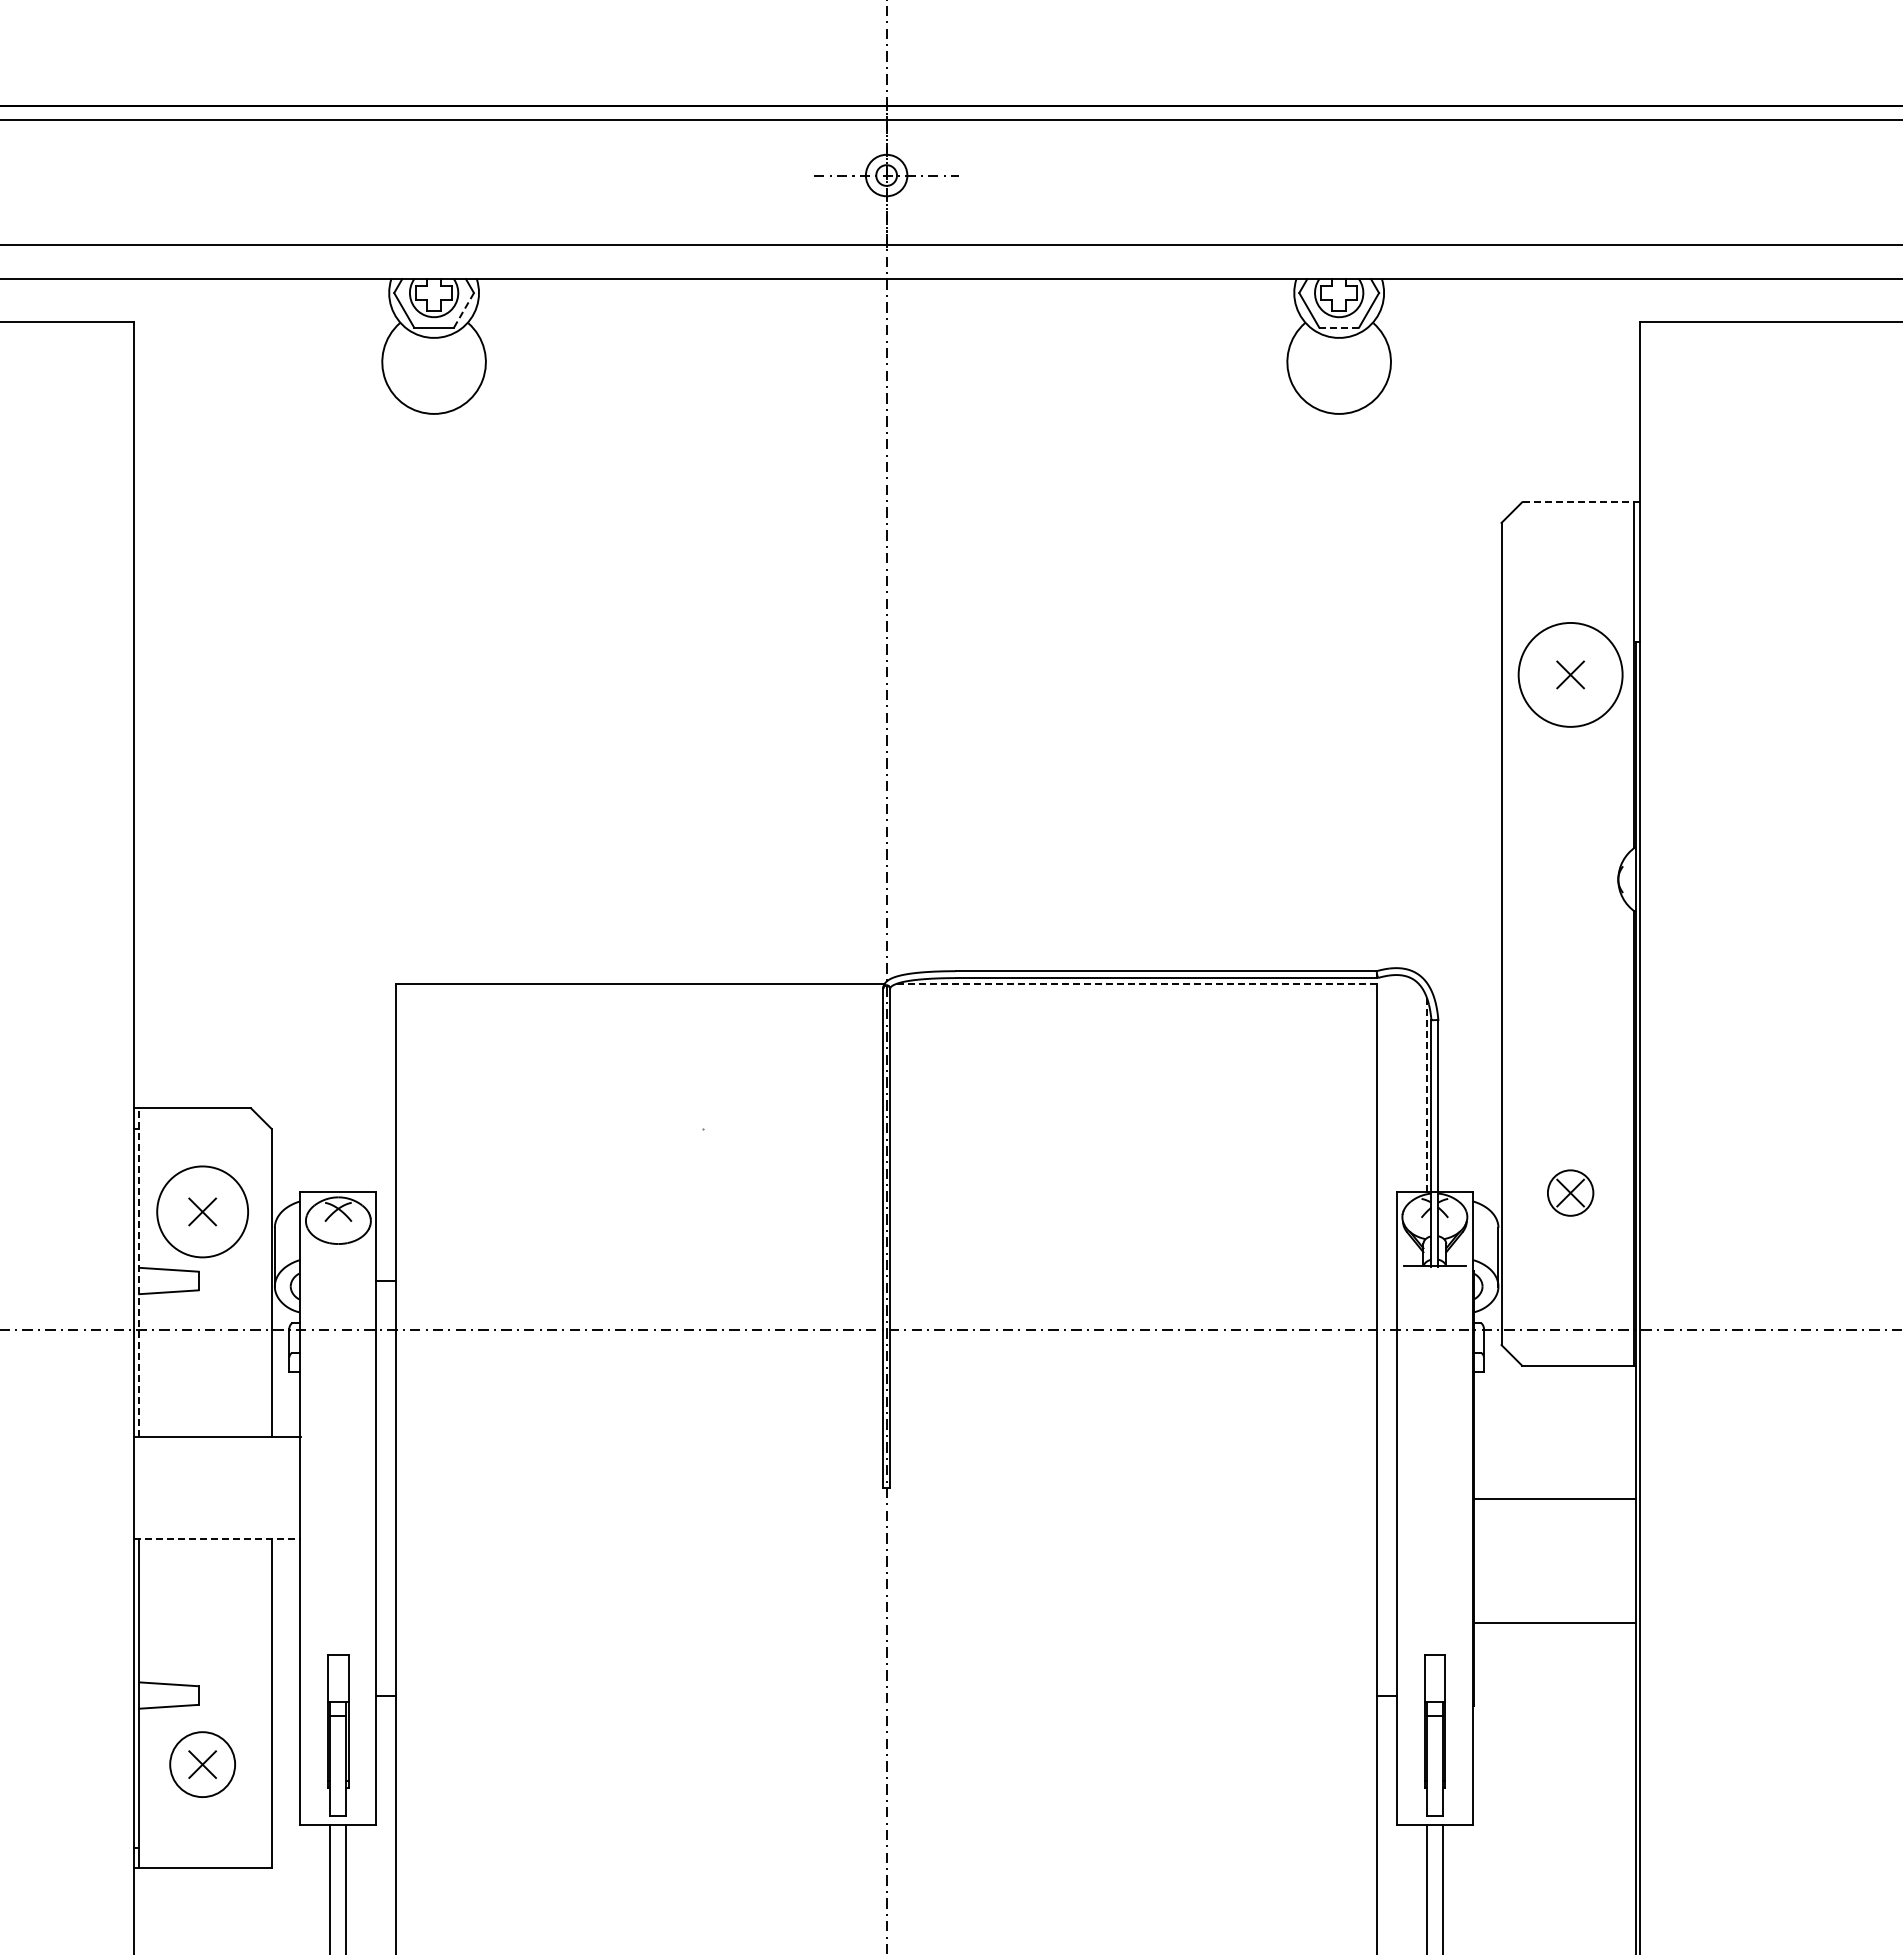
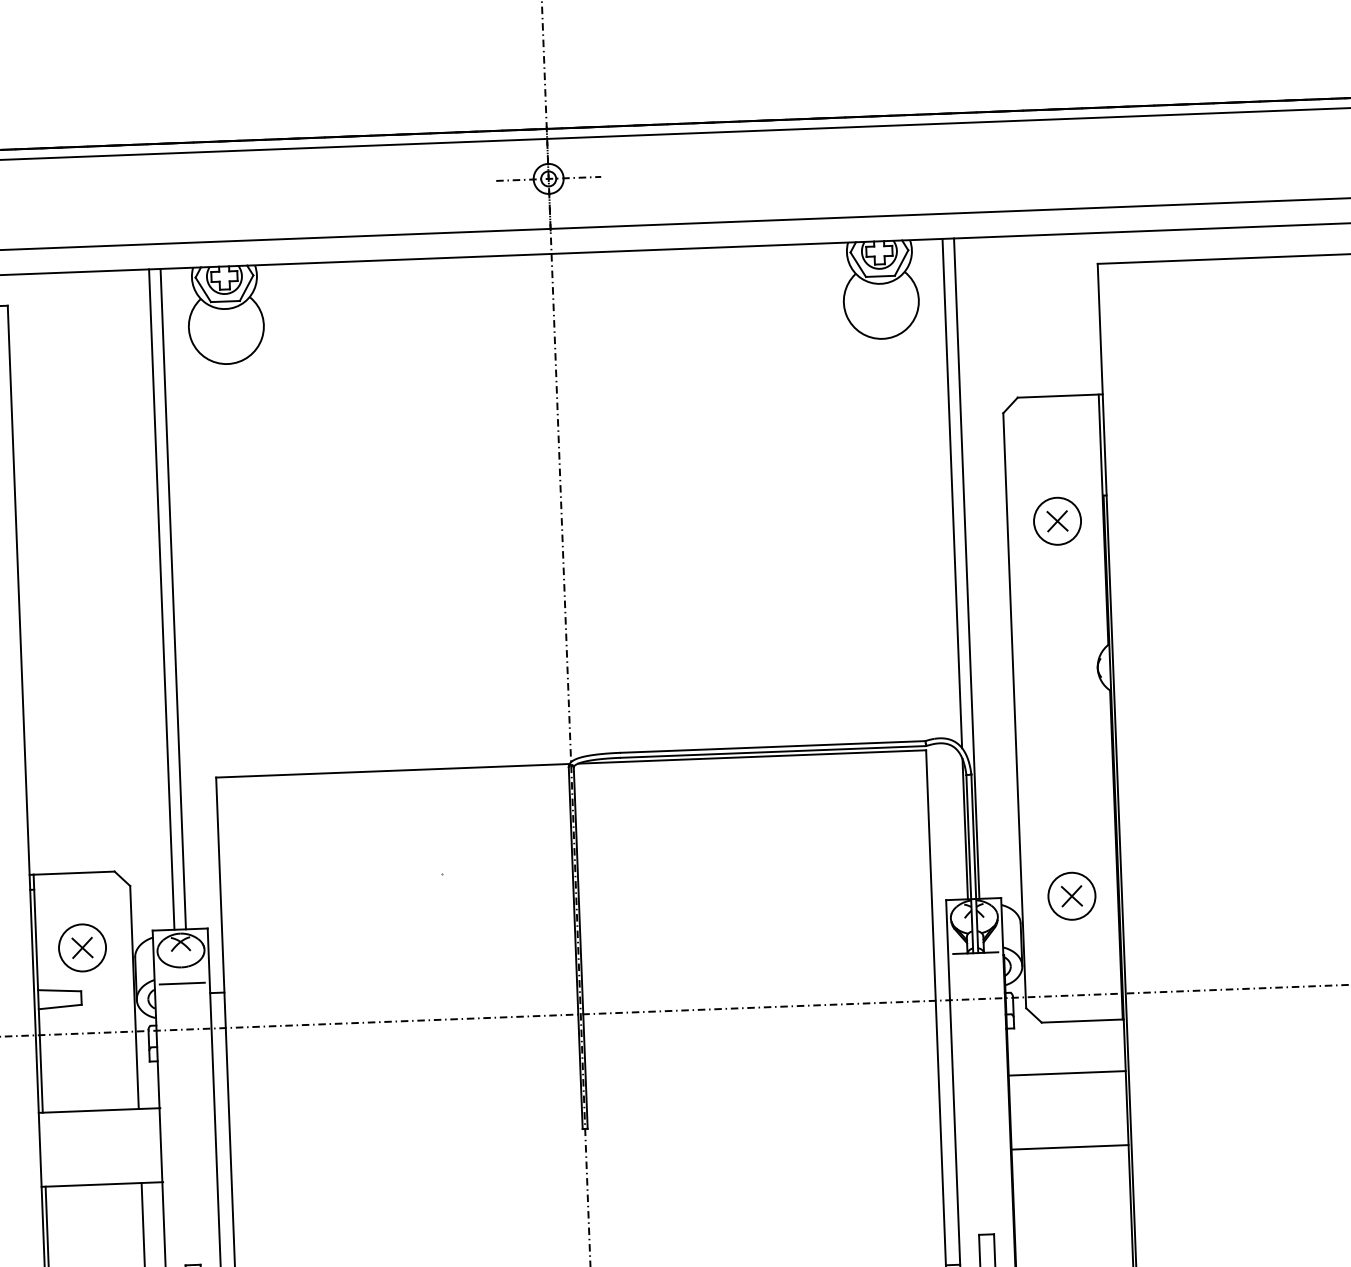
line: (464, 310) -> (246, 288), dashed -> solid
line: (1339, 327) -> (880, 276), dashed -> solid
line: (1580, 502) -> (1059, 396), dashed -> solid
line: (1426, 630) -> (952, 493), added
circle: (1570, 674) -> (1057, 521), size x0.62
line: (330, 735) -> (161, 599), added
line: (346, 735) -> (173, 599), added
line: (1442, 735) -> (966, 568), added
line: (1136, 983) -> (751, 756), dashed -> solid
line: (1426, 1094) -> (964, 828), dashed -> solid
circle: (1570, 1192) -> (1071, 895), size x1.43
circle: (202, 1211) -> (82, 947), size x0.71
line: (338, 1266) -> (182, 983), added
line: (139, 1272) -> (38, 993), dashed -> solid
line: (1554, 1499) -> (1067, 1073), moved
line: (217, 1539) -> (102, 1184), dashed -> solid
line: (1554, 1623) -> (1069, 1147), moved

